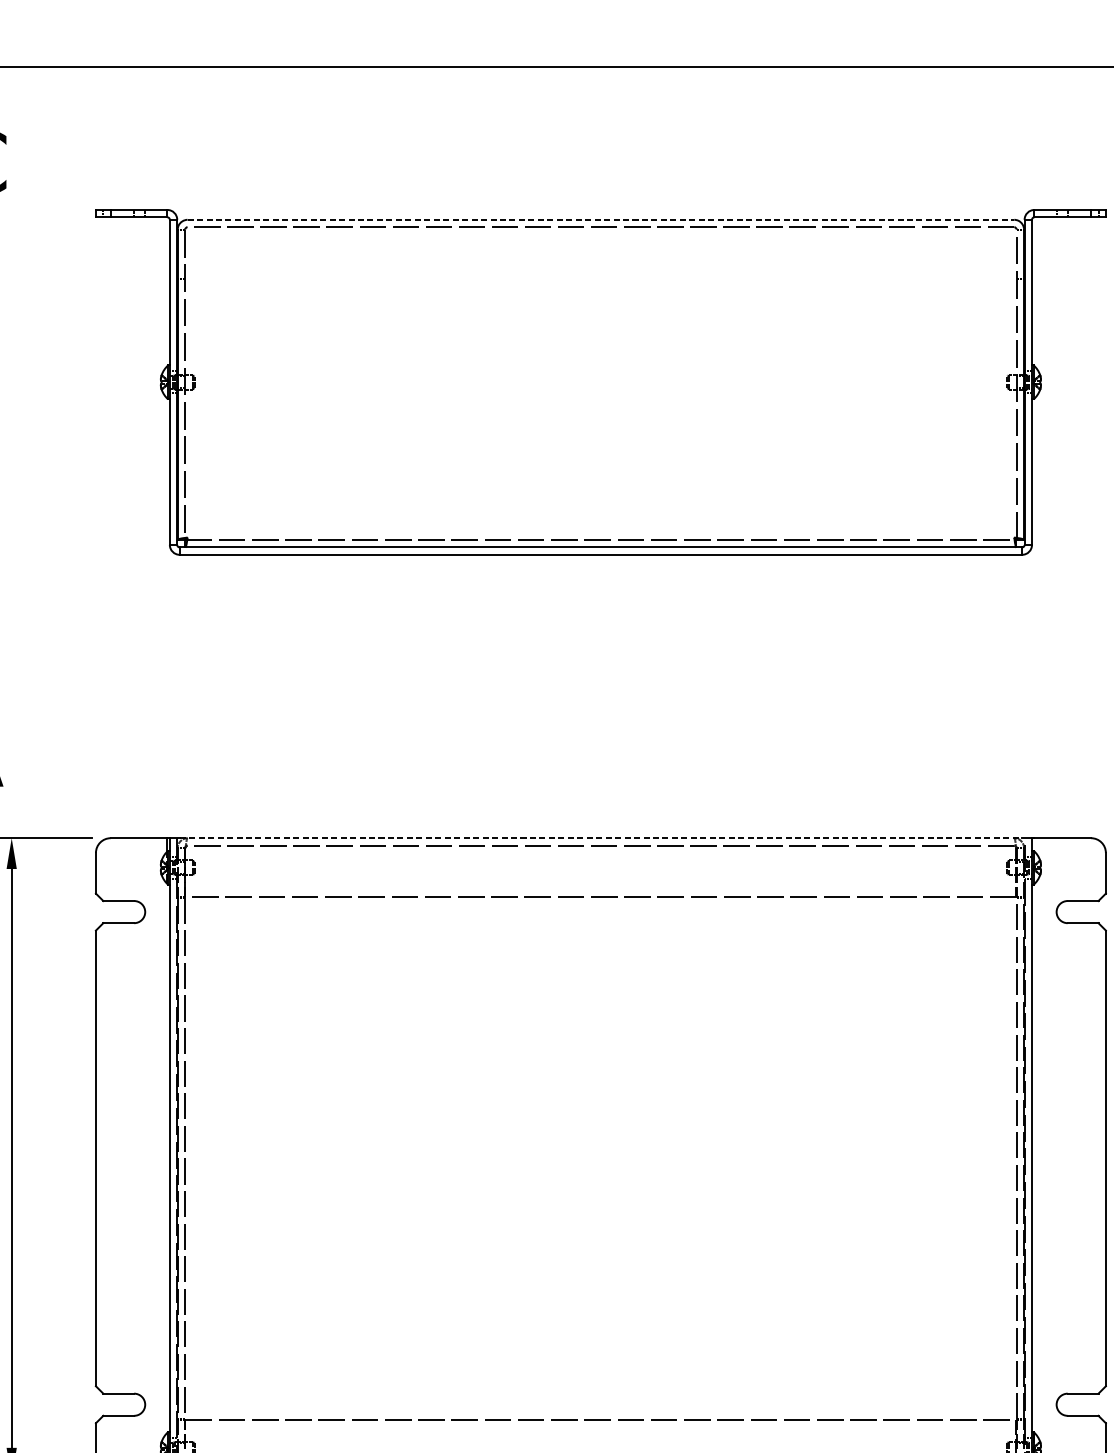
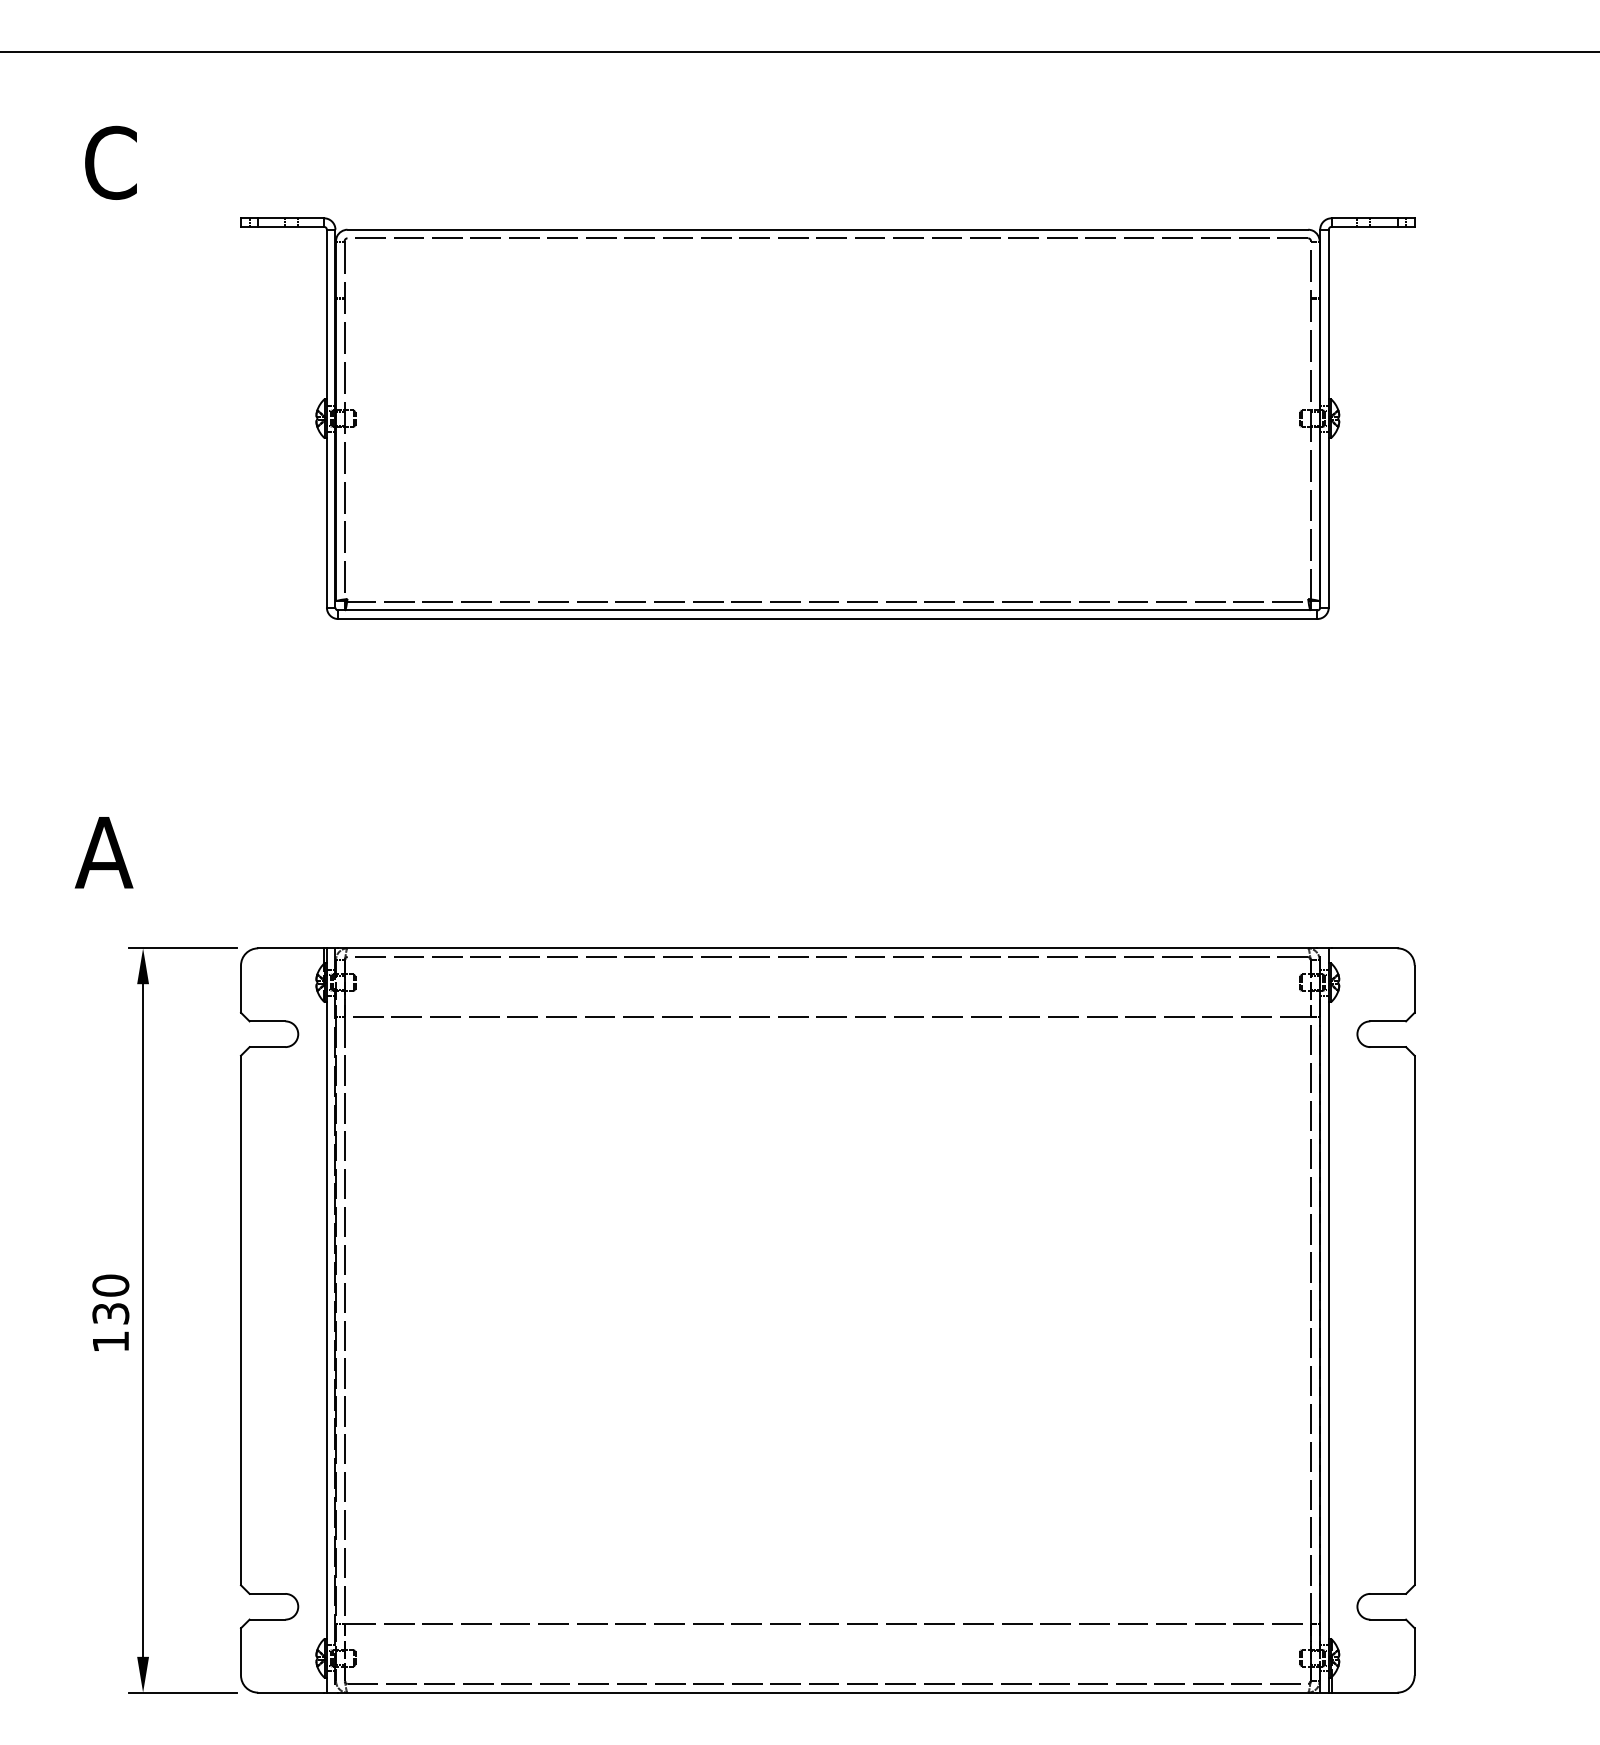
line: (601, 219) -> (828, 229), dashed -> solid
line: (600, 838) -> (827, 948), dashed -> solid

